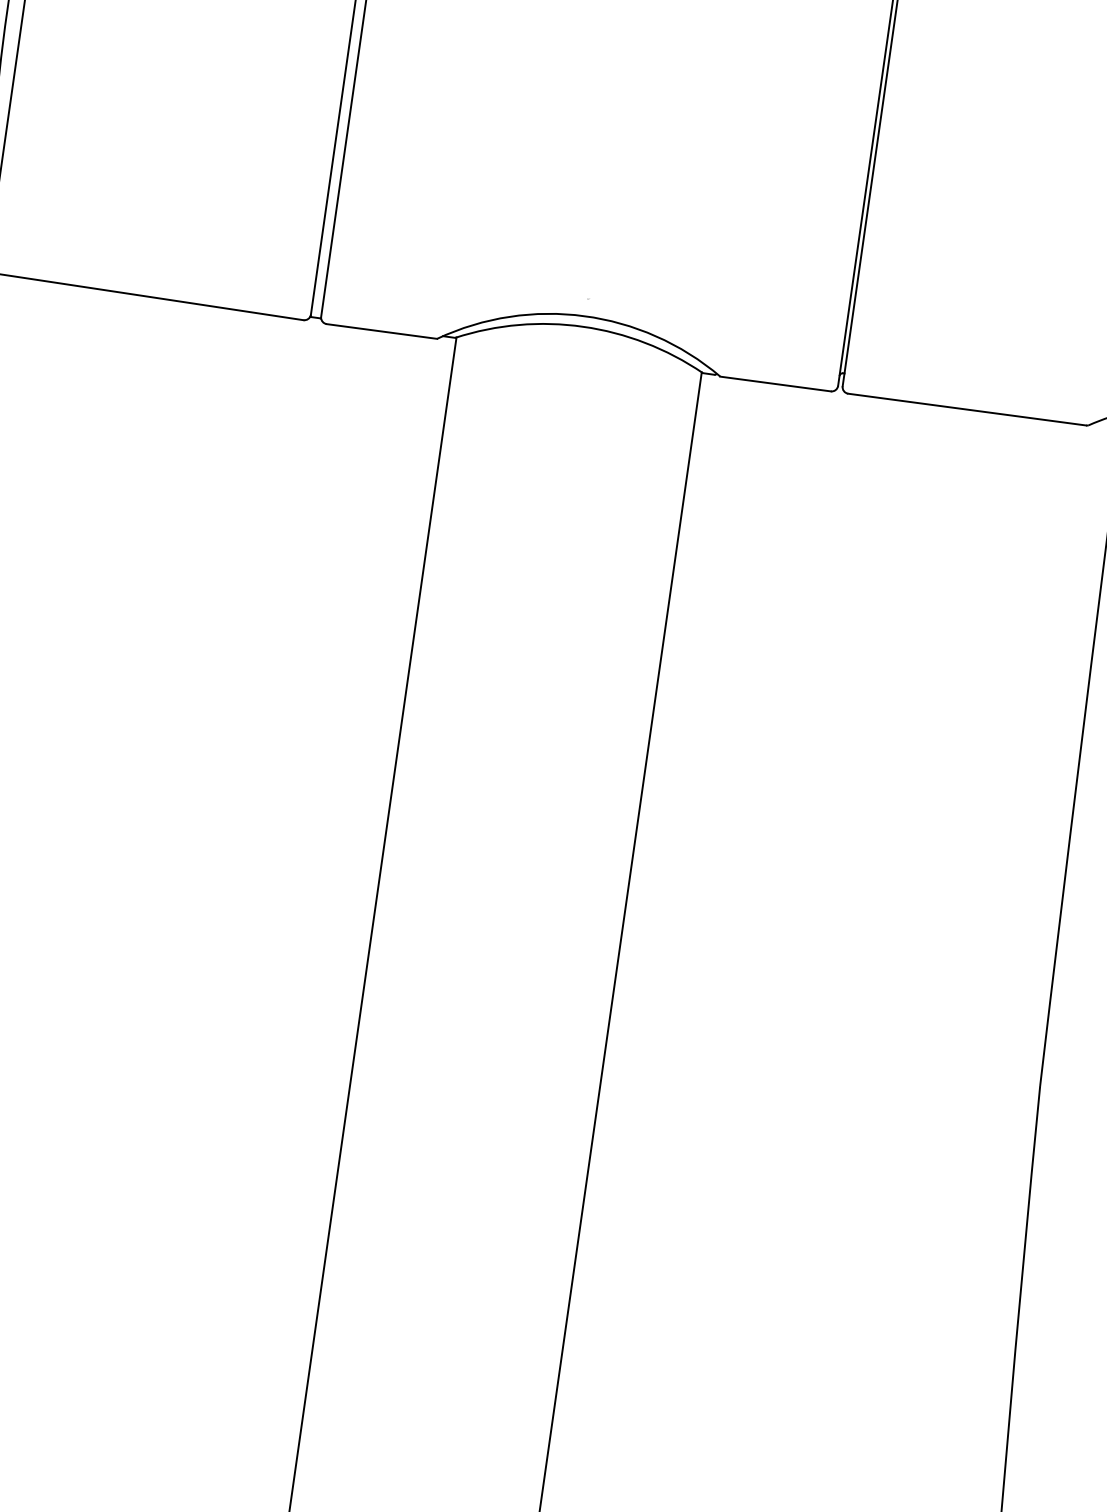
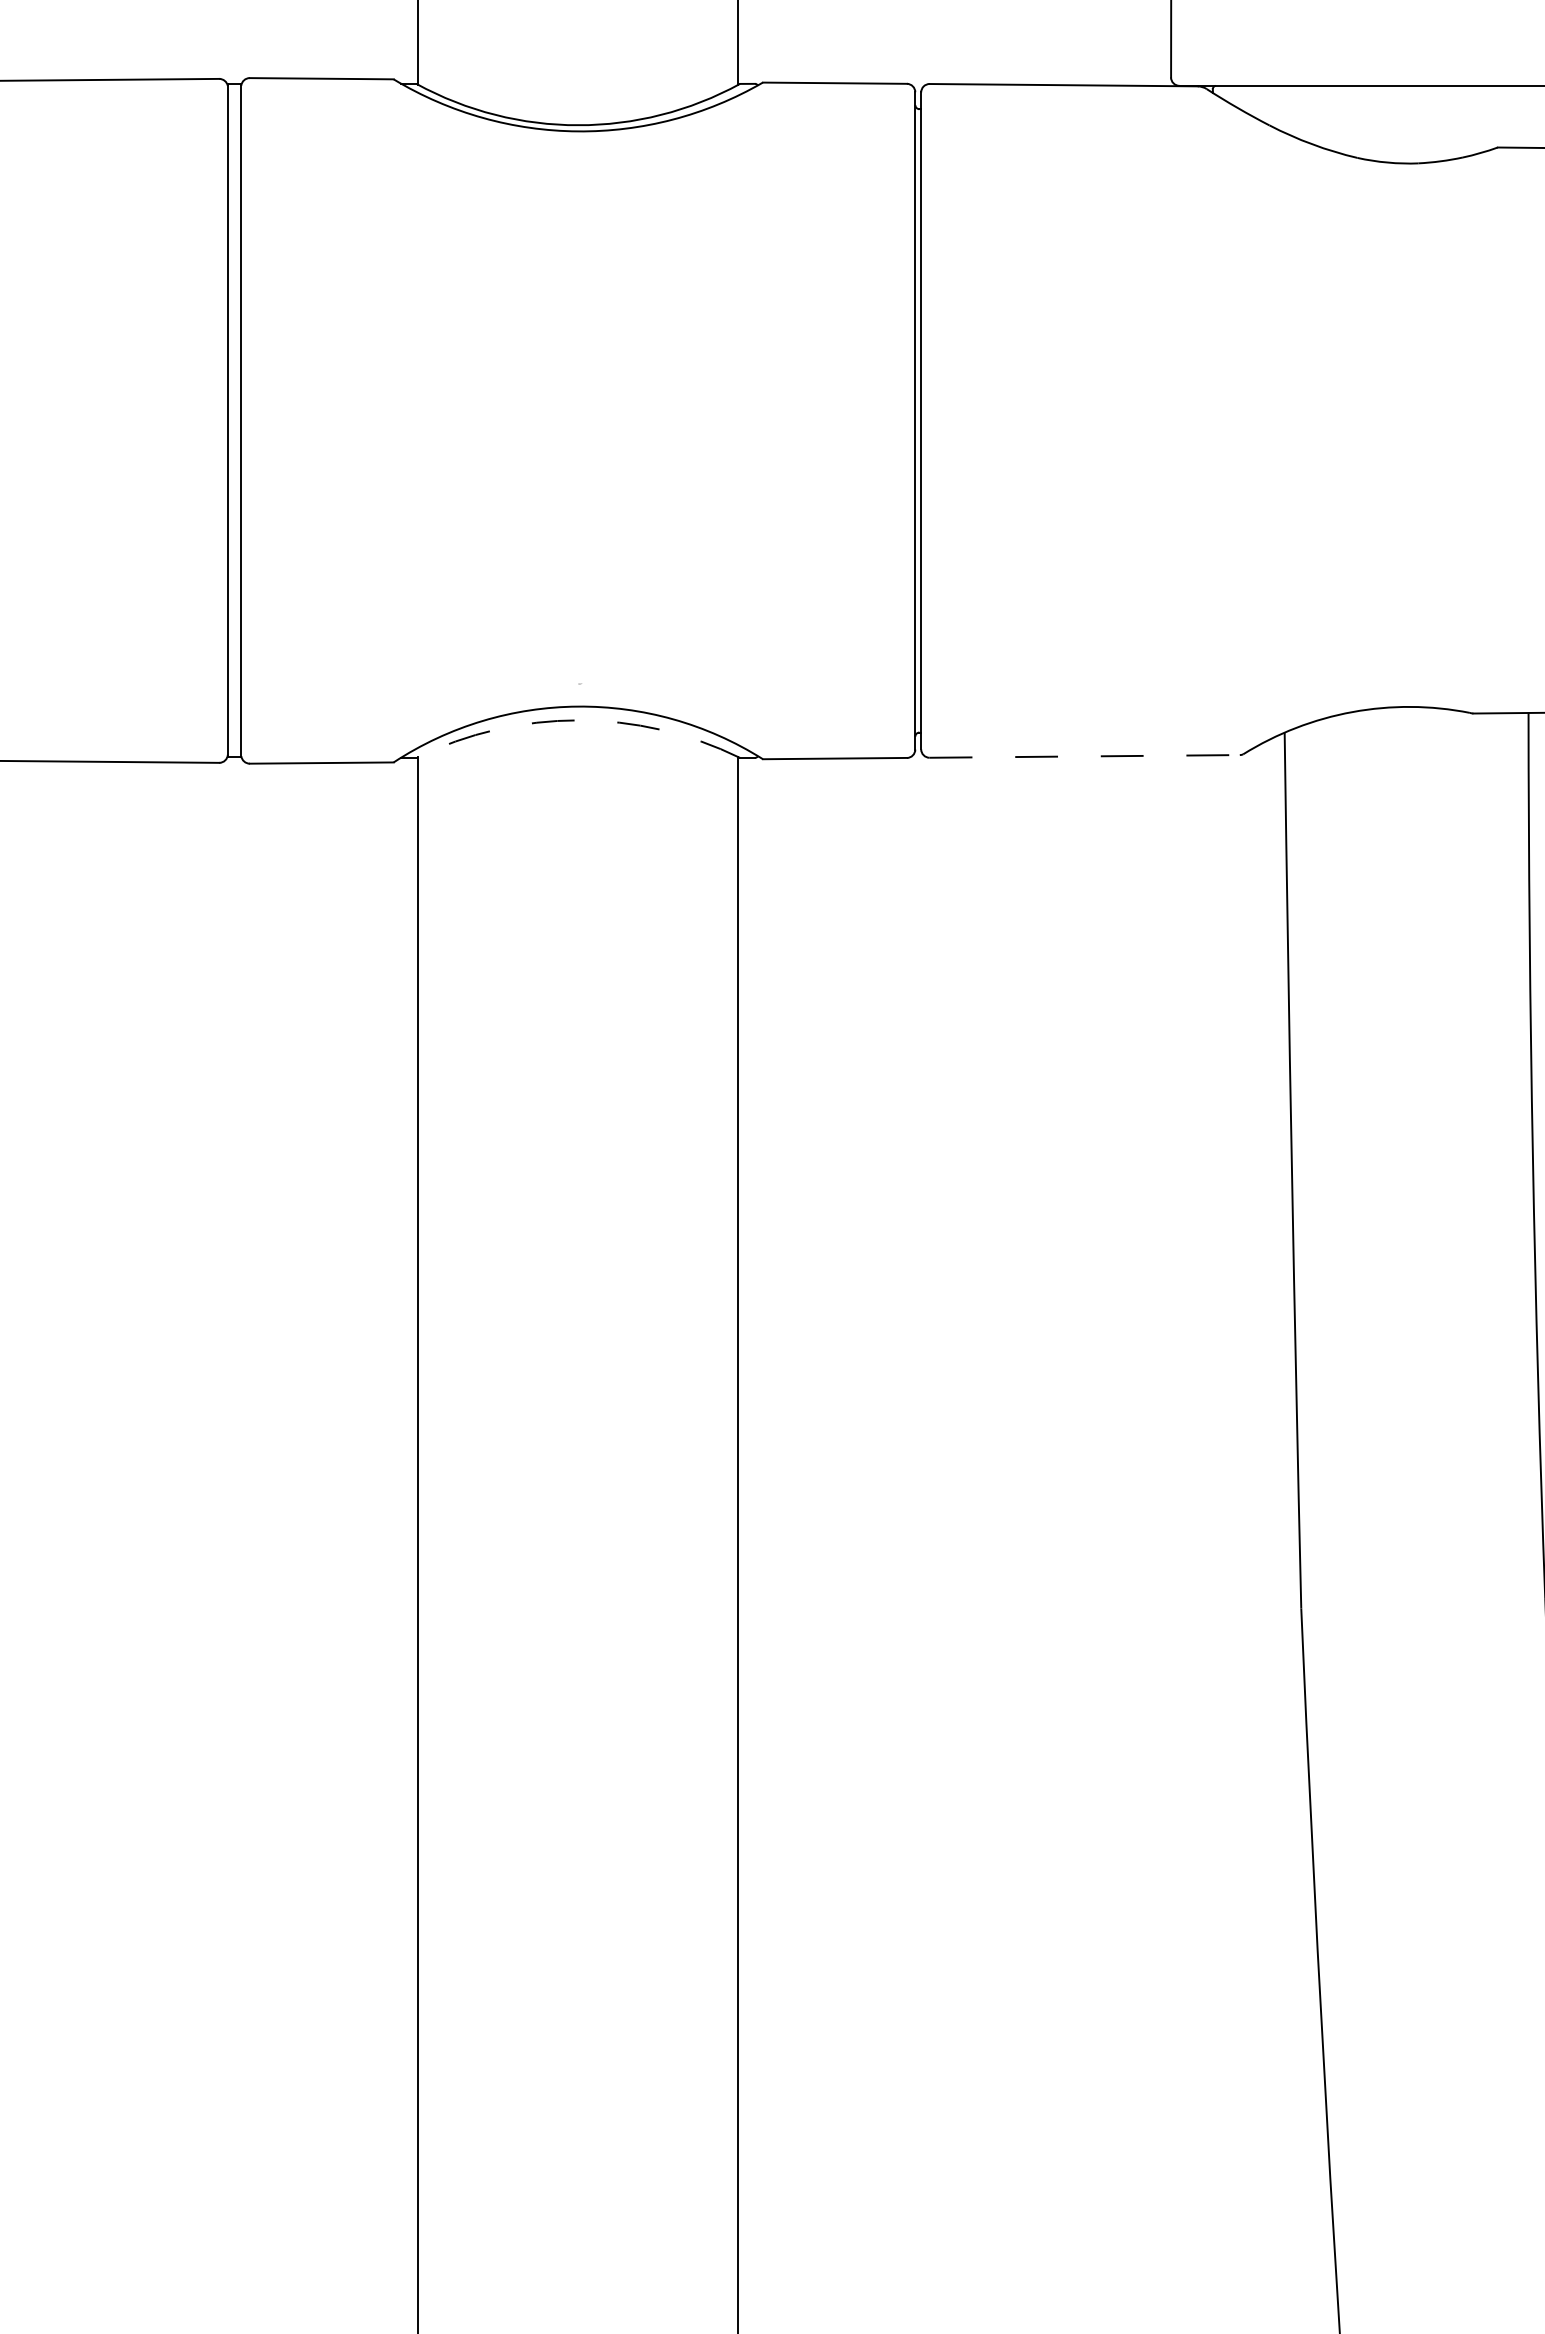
arc: (583, 326) -> (578, 720), solid -> dashed
line: (967, 409) -> (1085, 756), solid -> dashed

